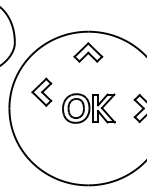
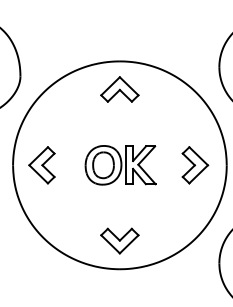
part: (41, 92) -> (41, 165), moved
part: (88, 164) -> (119, 240), added

